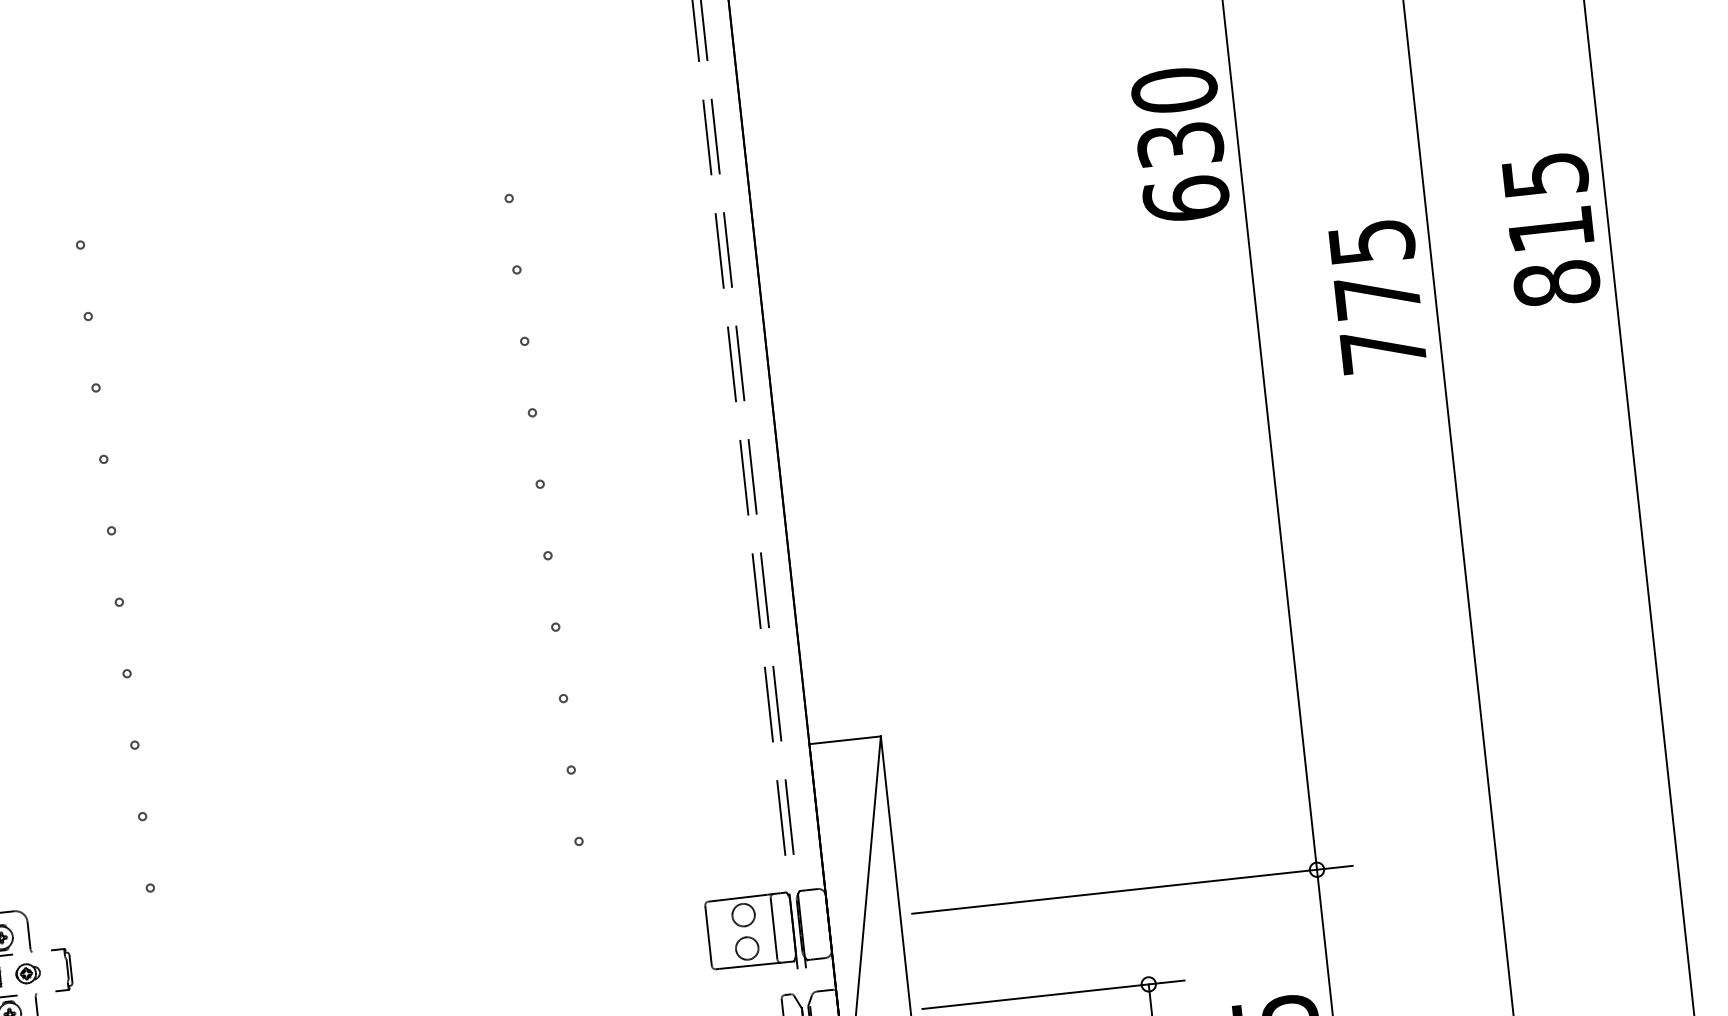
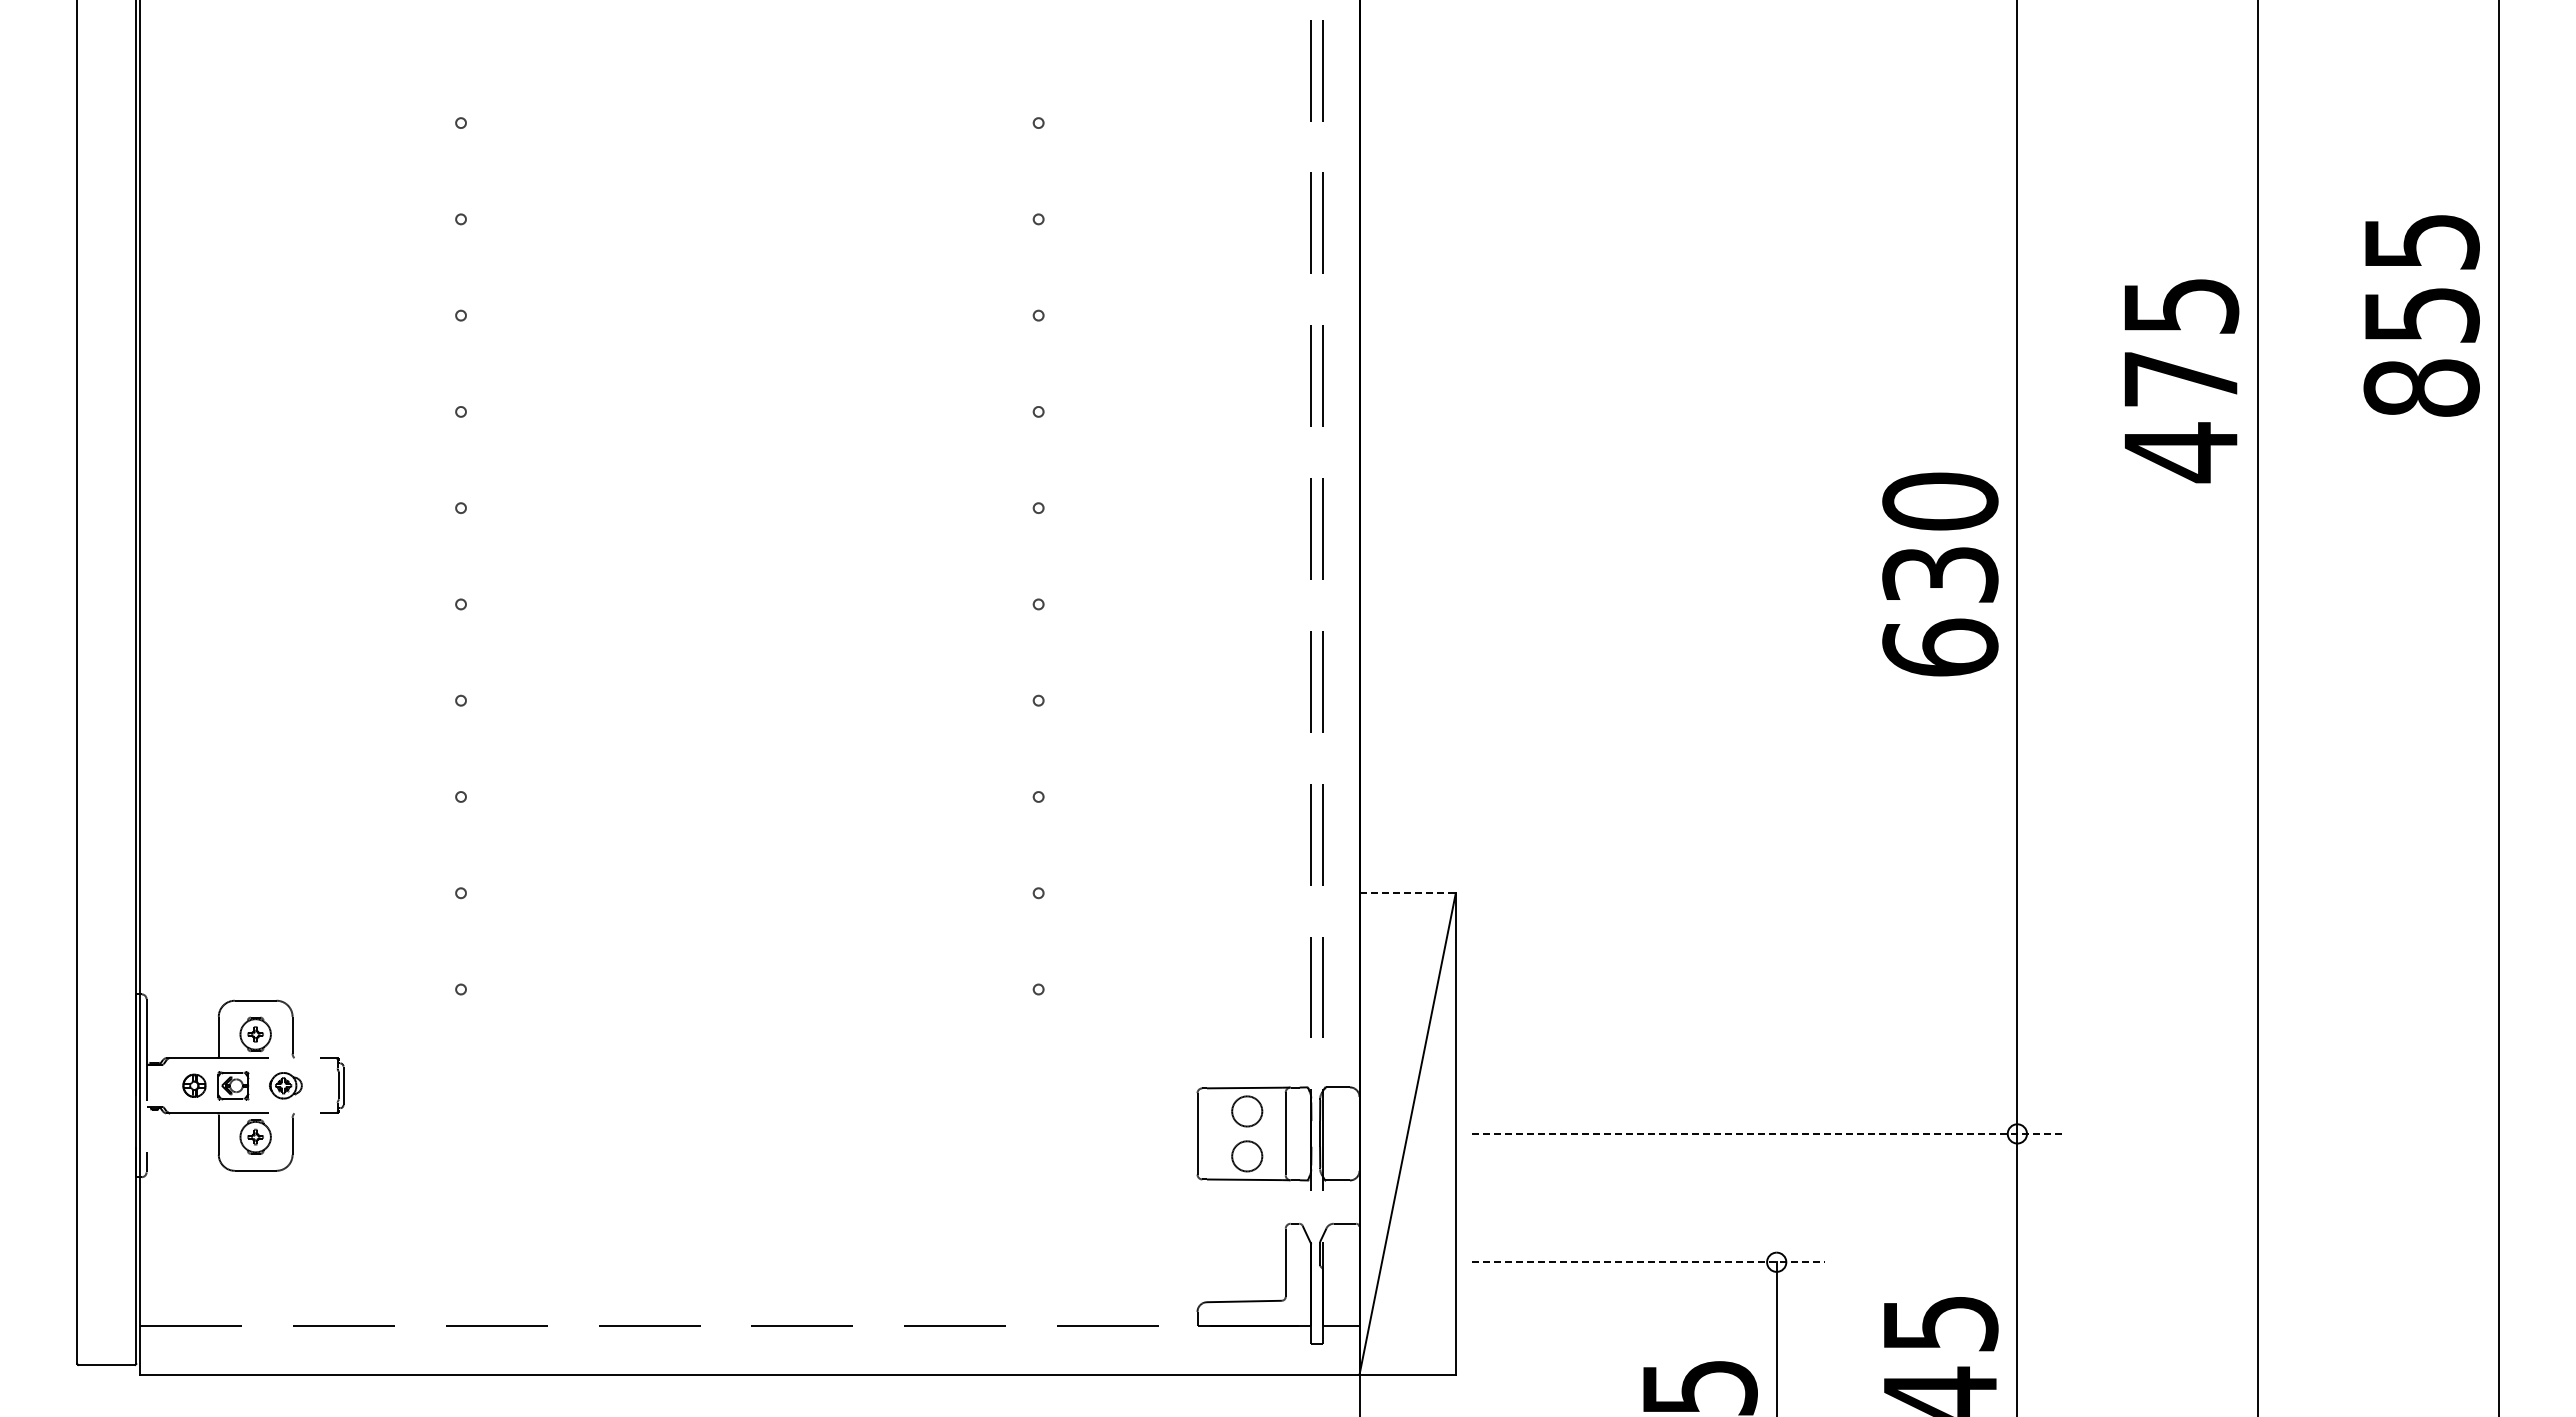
text: (1180, 144) -> (1940, 574), moved
text: (1551, 229) -> (2422, 315), 815 -> 855
text: (1383, 350) -> (2180, 452), 775 -> 475
line: (845, 740) -> (1408, 893), solid -> dashed
line: (1132, 889) -> (1768, 1133), solid -> dashed
line: (1053, 994) -> (1648, 1262), solid -> dashed

